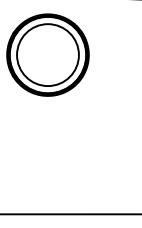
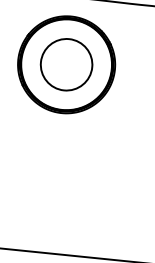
circle: (47, 55) -> (65, 65), size x0.7

